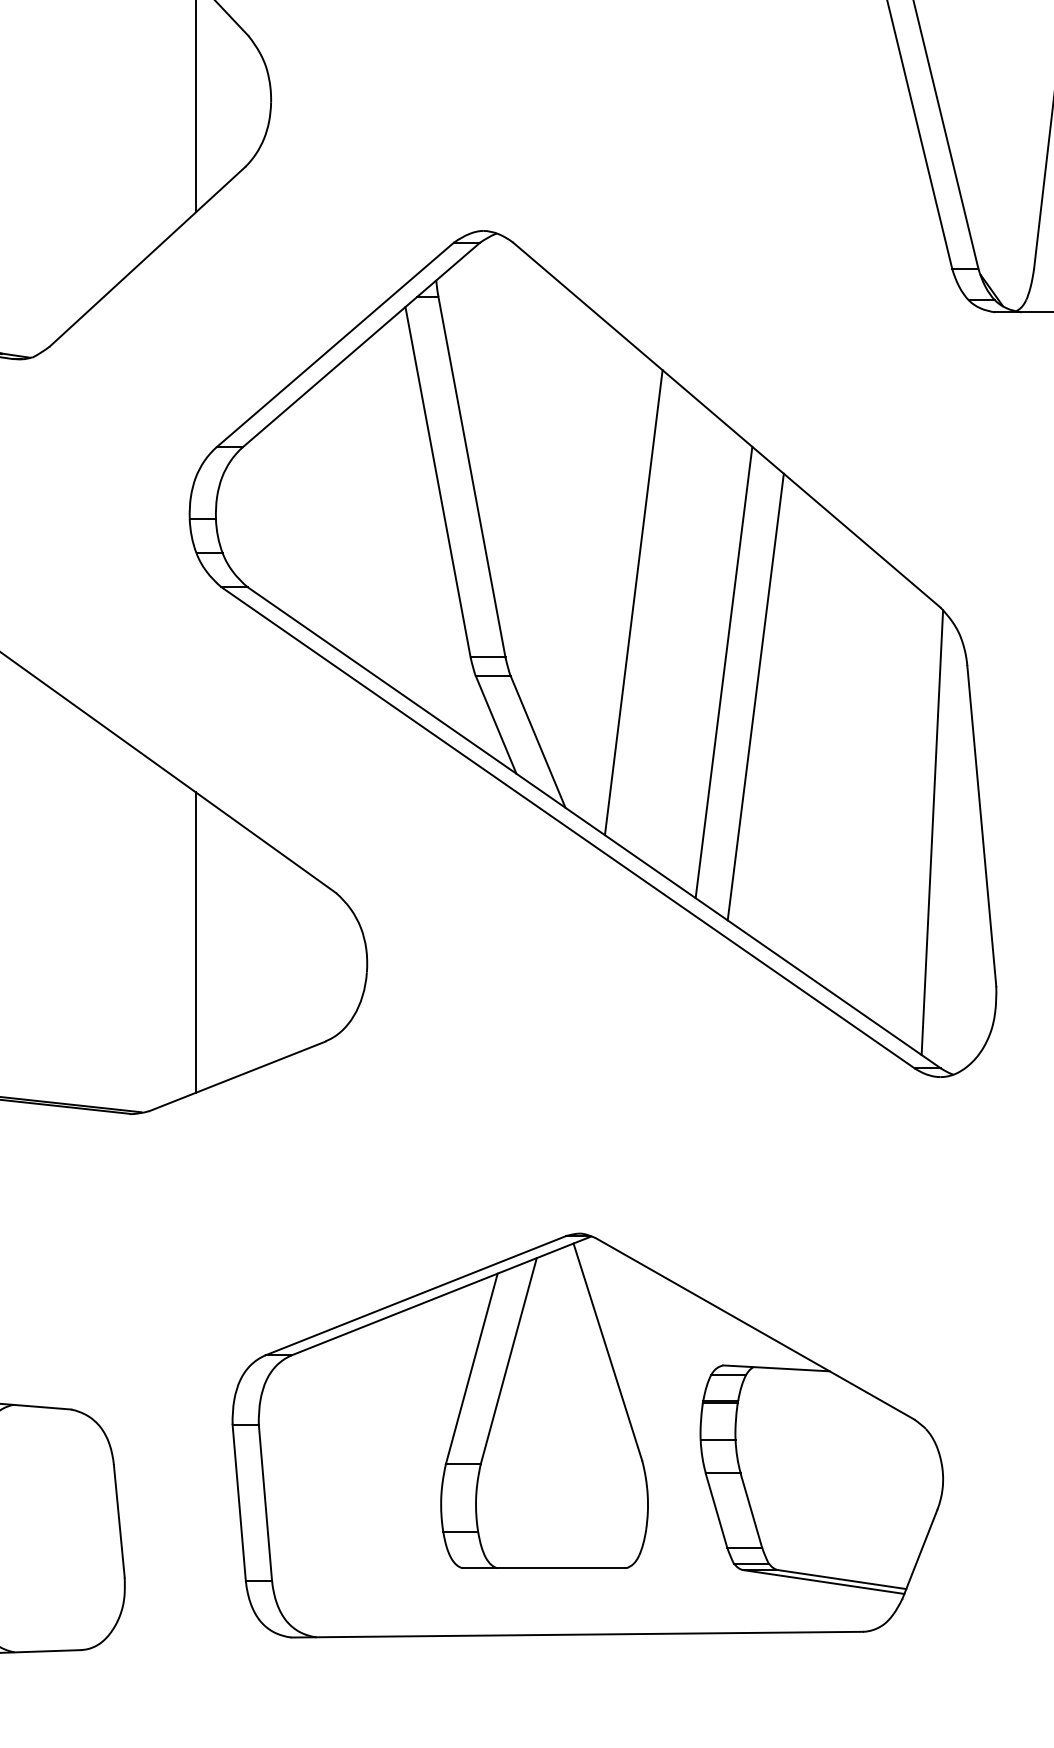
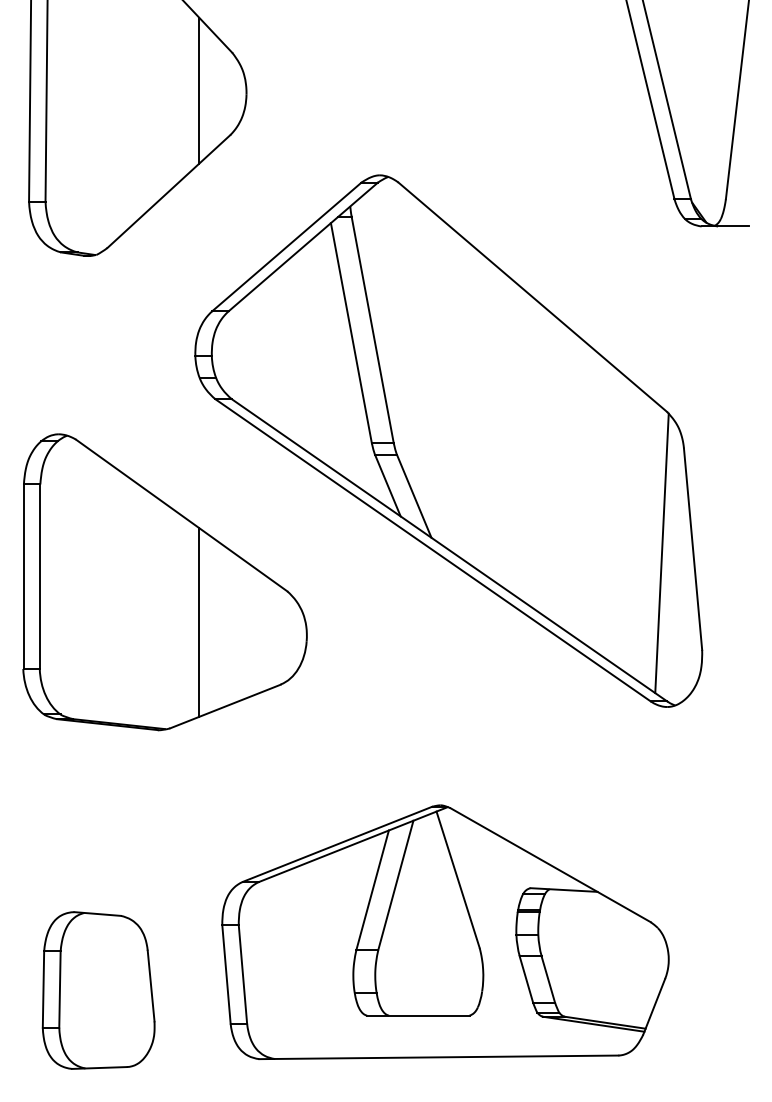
line: (633, 602) -> (474, 408), removed
line: (723, 672) -> (530, 452), removed
line: (754, 695) -> (550, 467), removed

